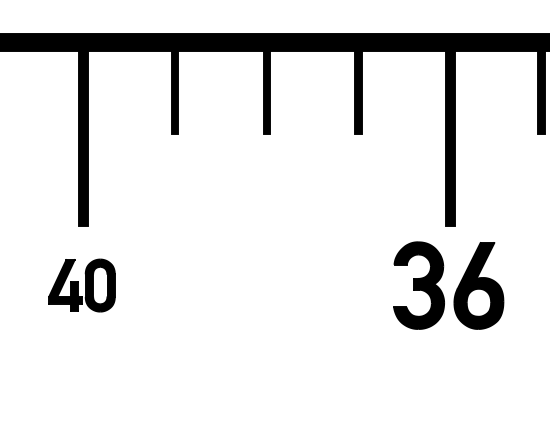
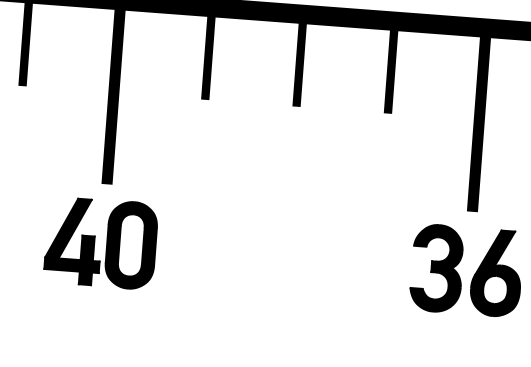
part: (81, 285) -> (100, 242), size x1.67

